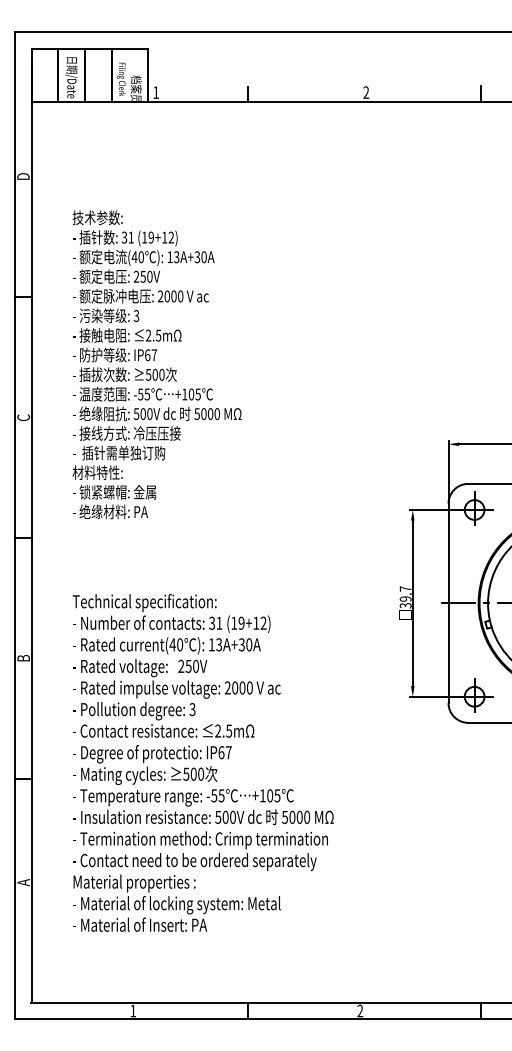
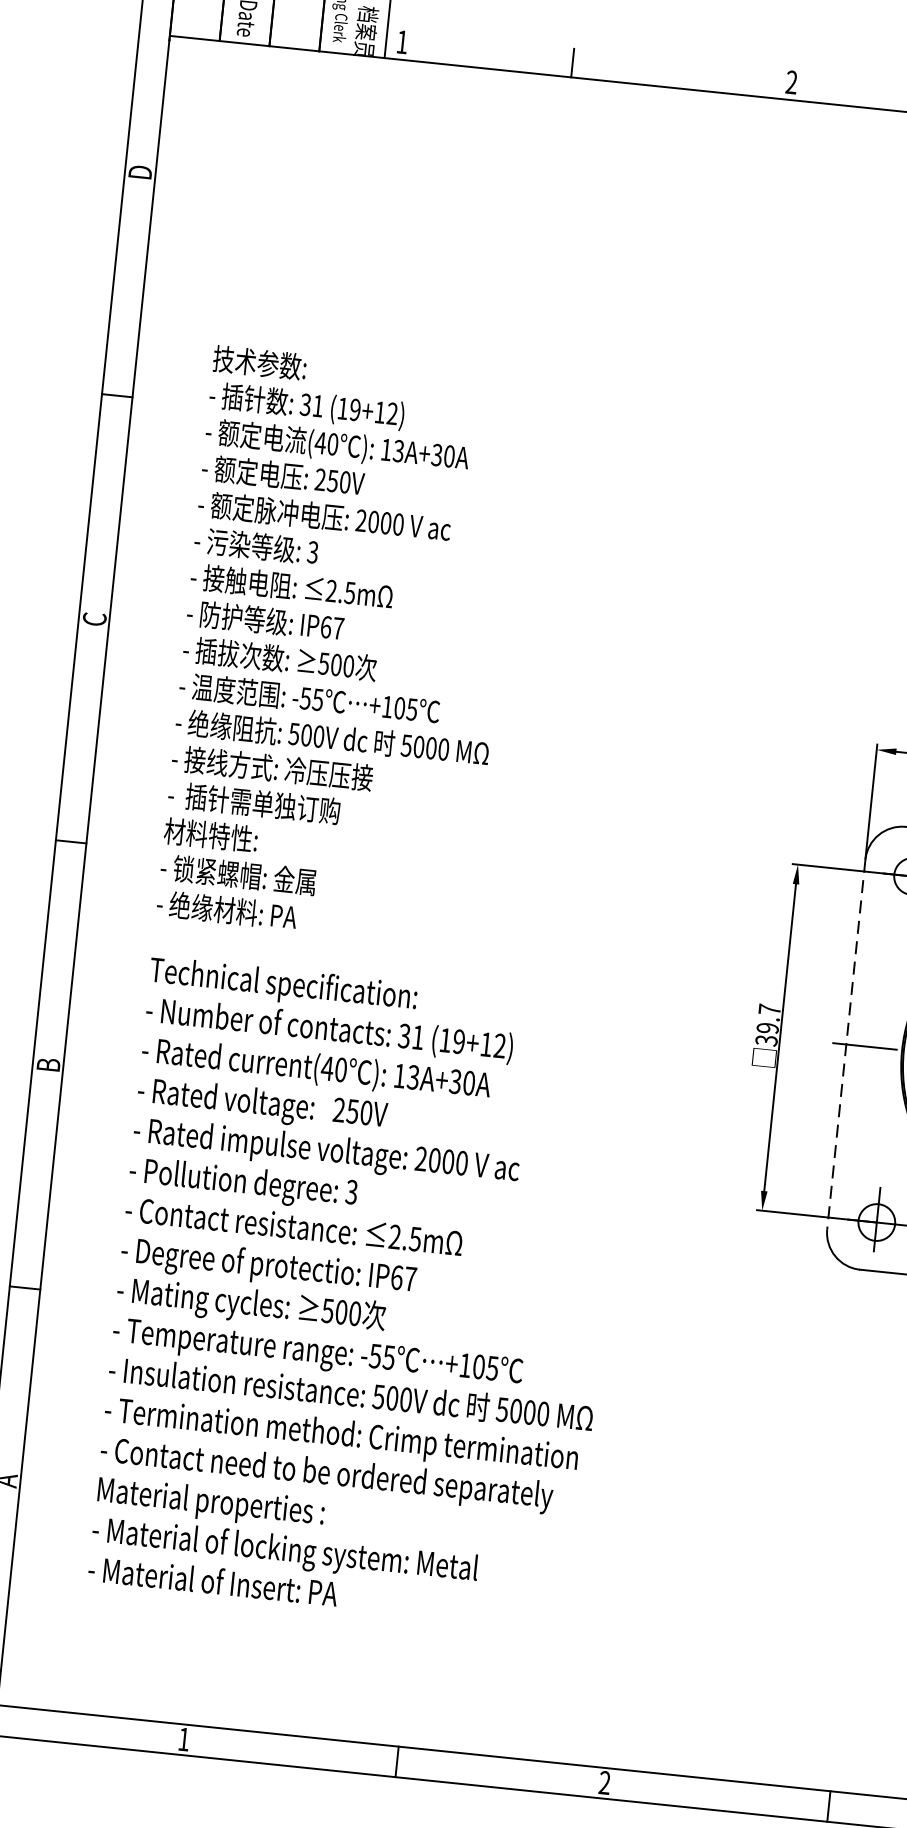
text: (156, 364) -> (340, 646), moved
line: (448, 603) -> (846, 1044), solid -> dashed

